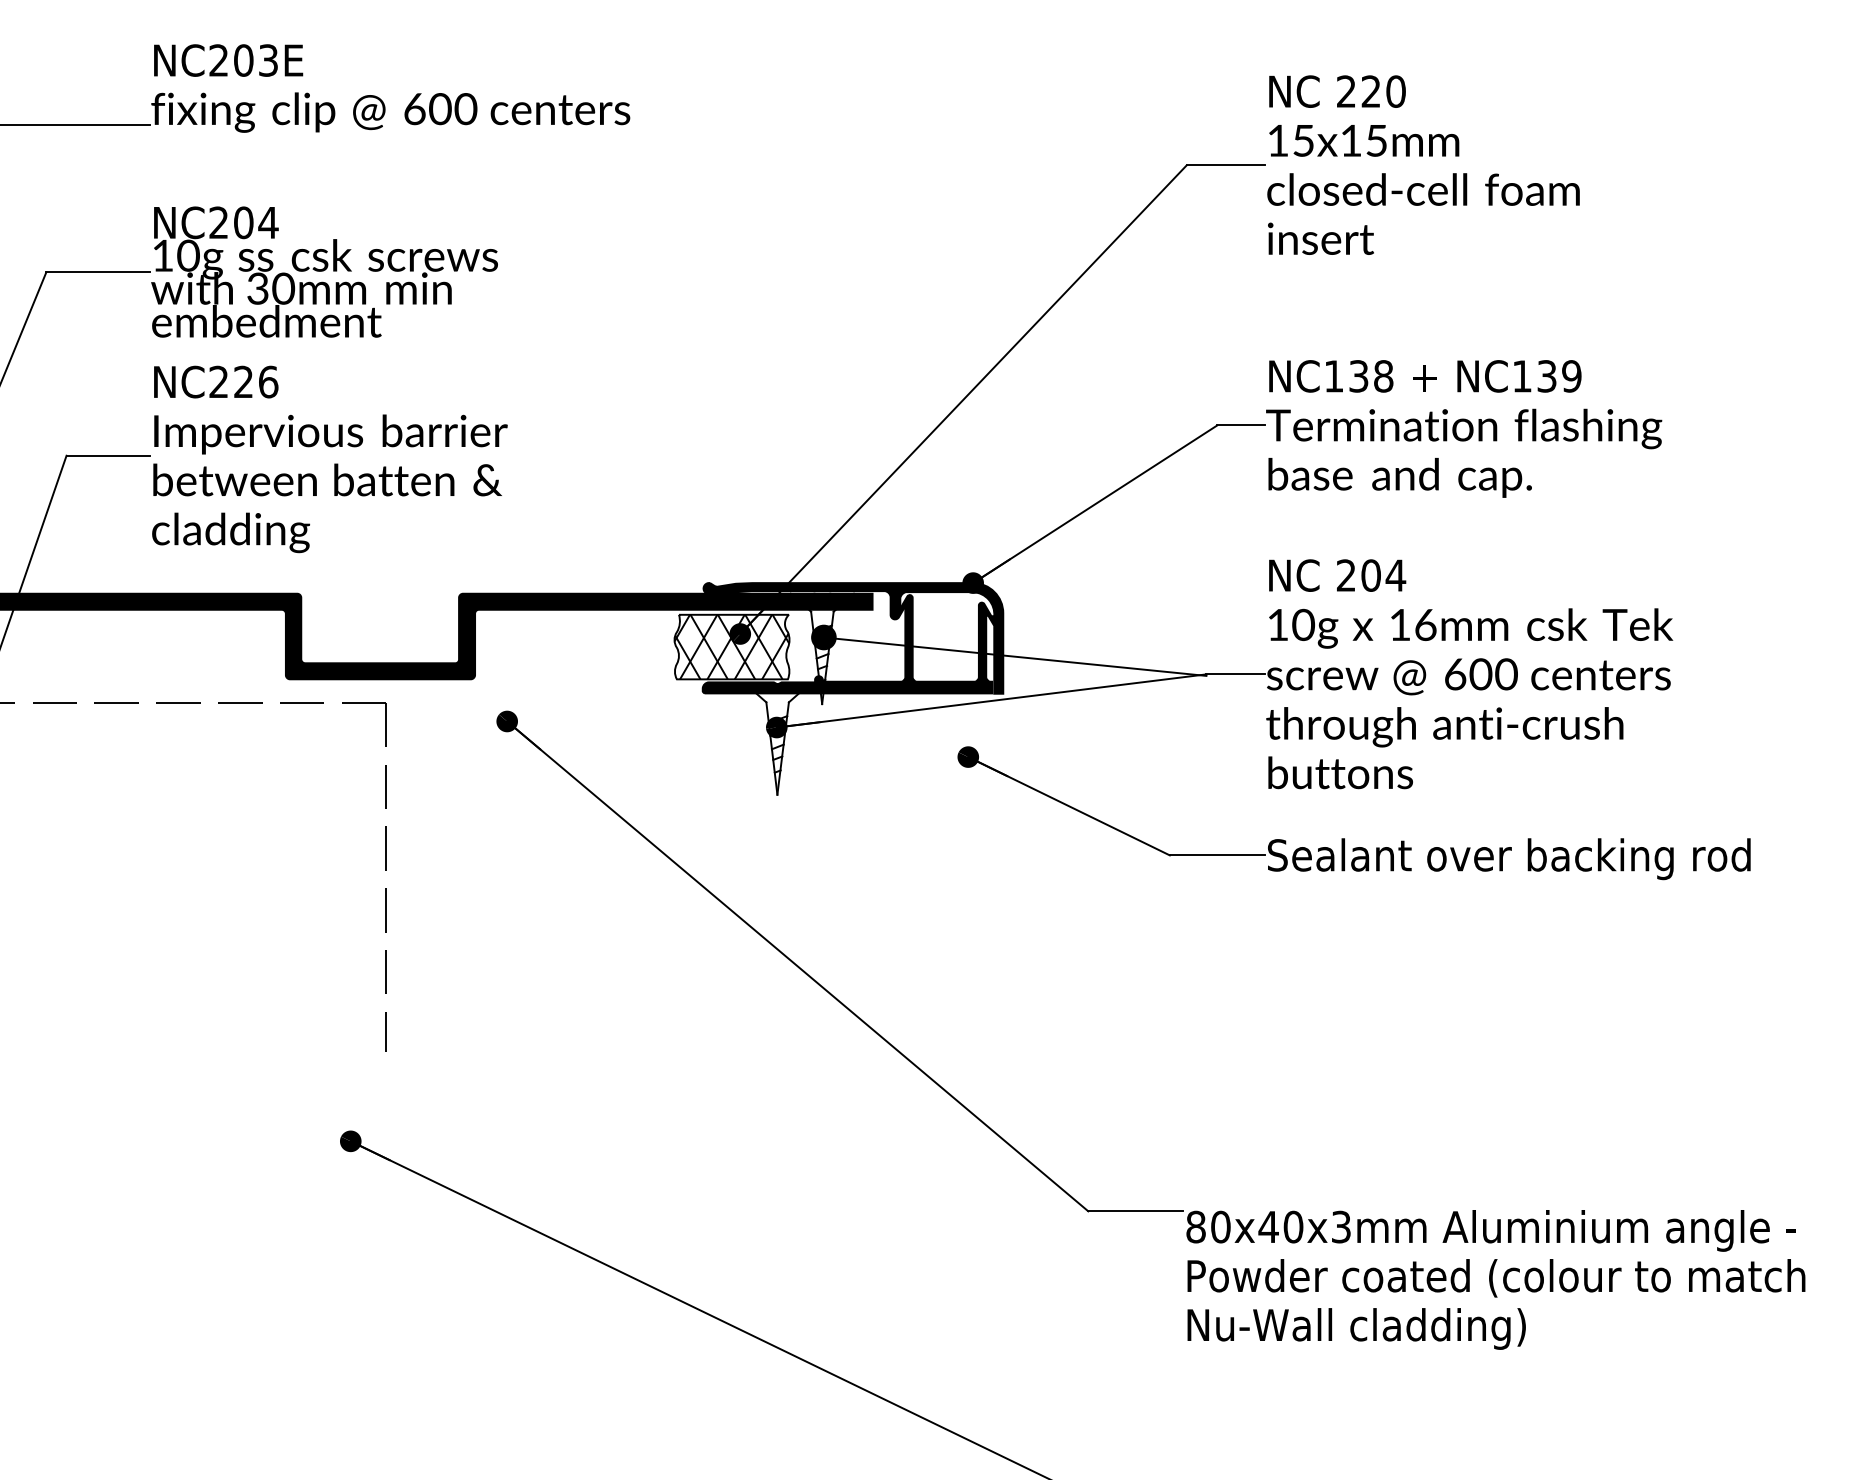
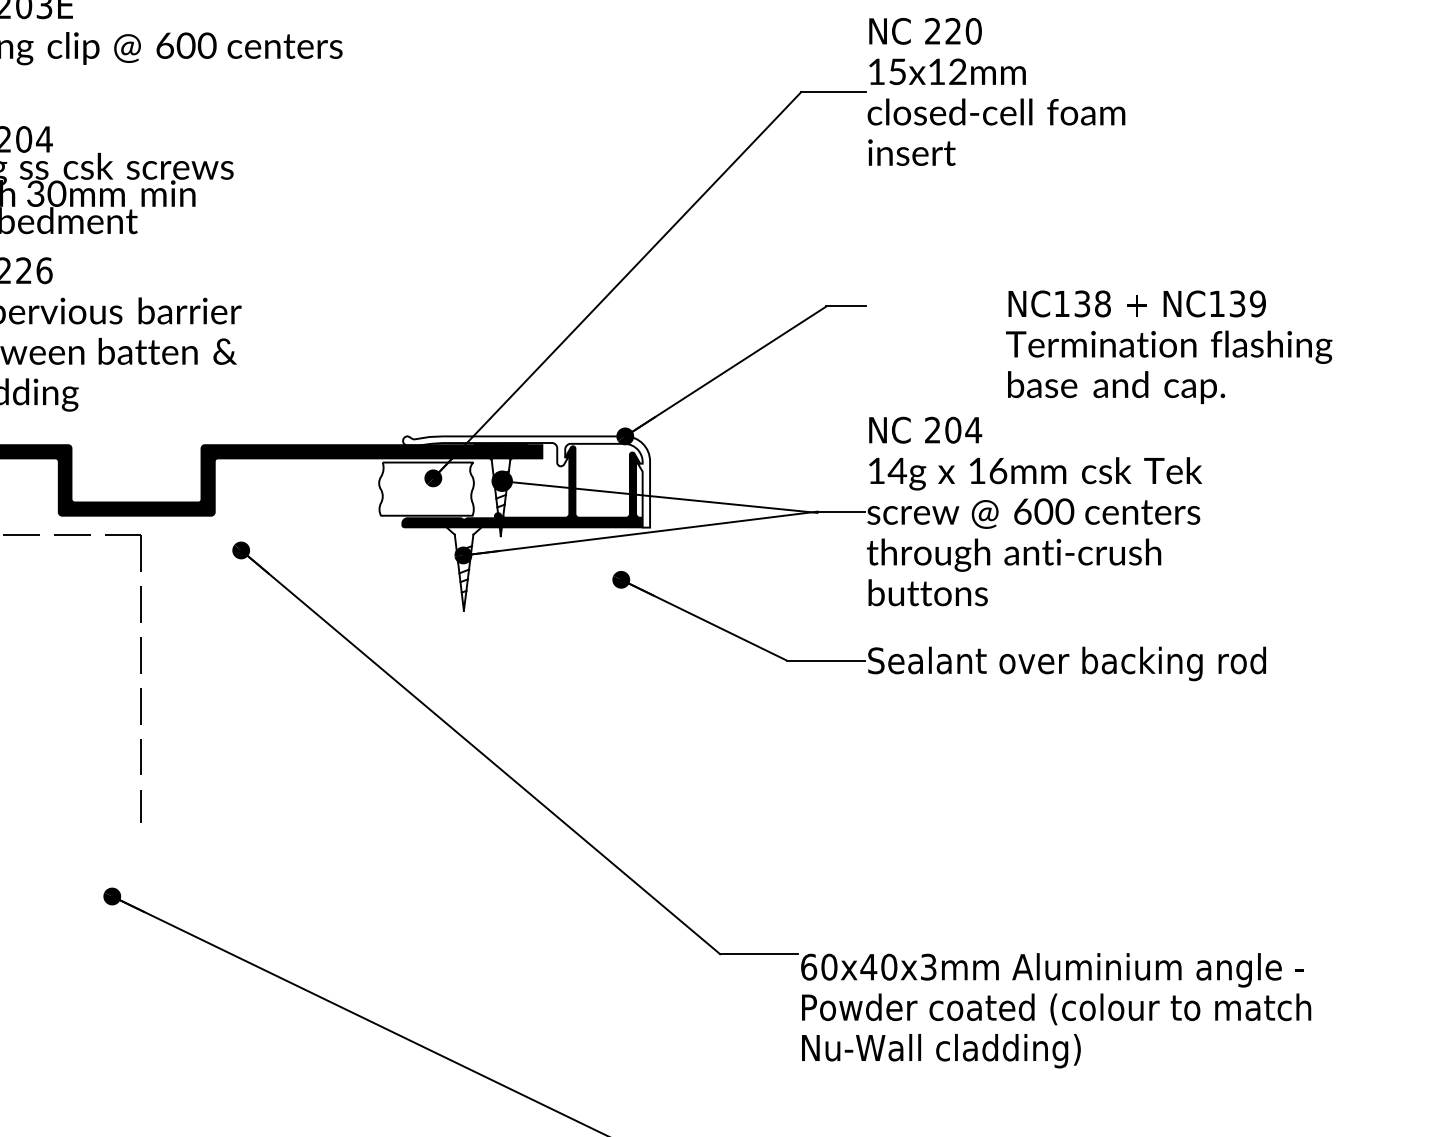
text: (1376, 140) -> (957, 71), 15x15mm -> 15x12mm
text: (1464, 428) -> (1169, 346), moved
text: (1303, 624) -> (897, 470), 10g -> 14g
fill: (853, 638) -> (526, 482), removed
hatch: (731, 646) -> (426, 488), removed
text: (1196, 1226) -> (809, 966), 80x40x3mm -> 60x40x3mm

